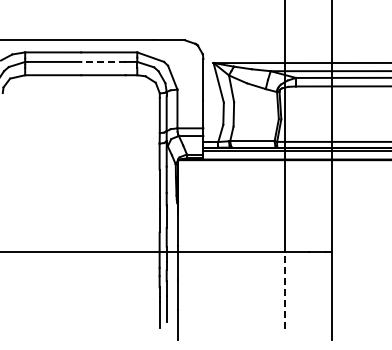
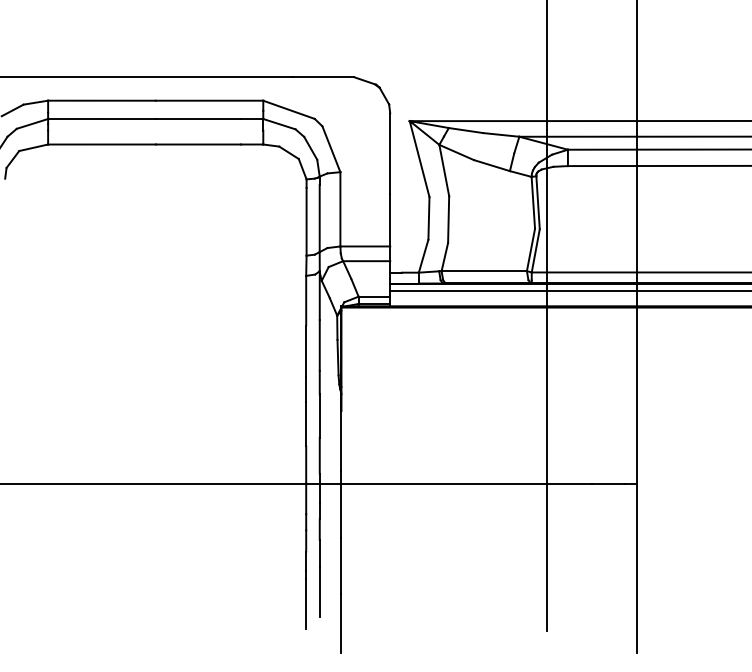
line: (103, 61) -> (198, 118), dashed -> solid
line: (284, 289) -> (545, 555), dashed -> solid

